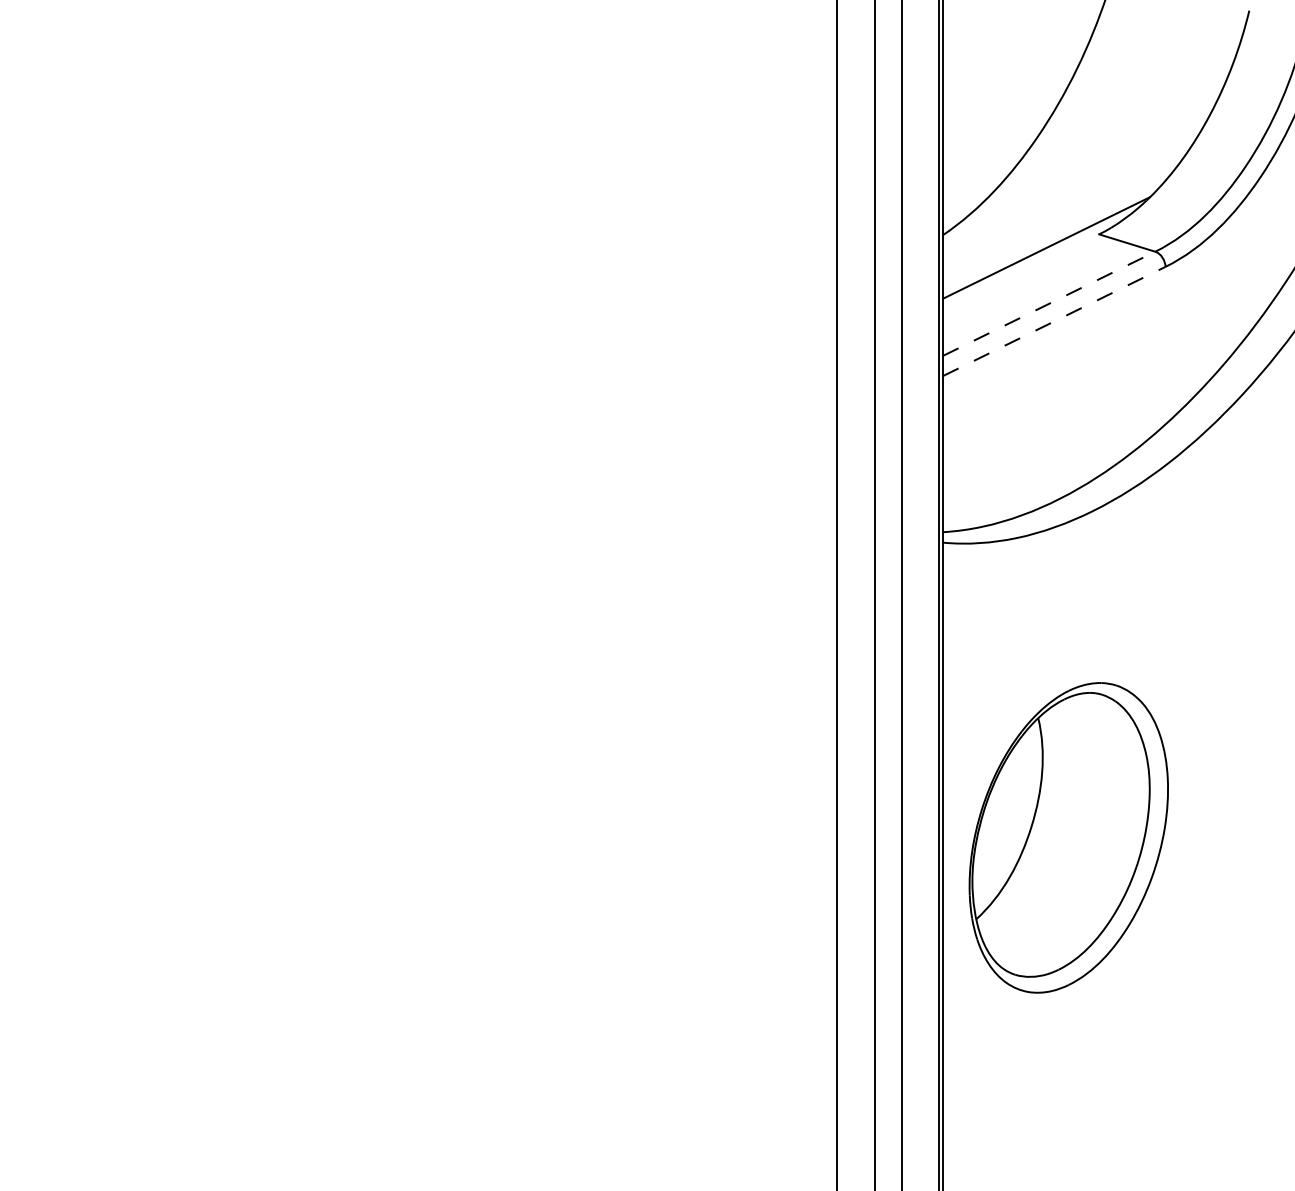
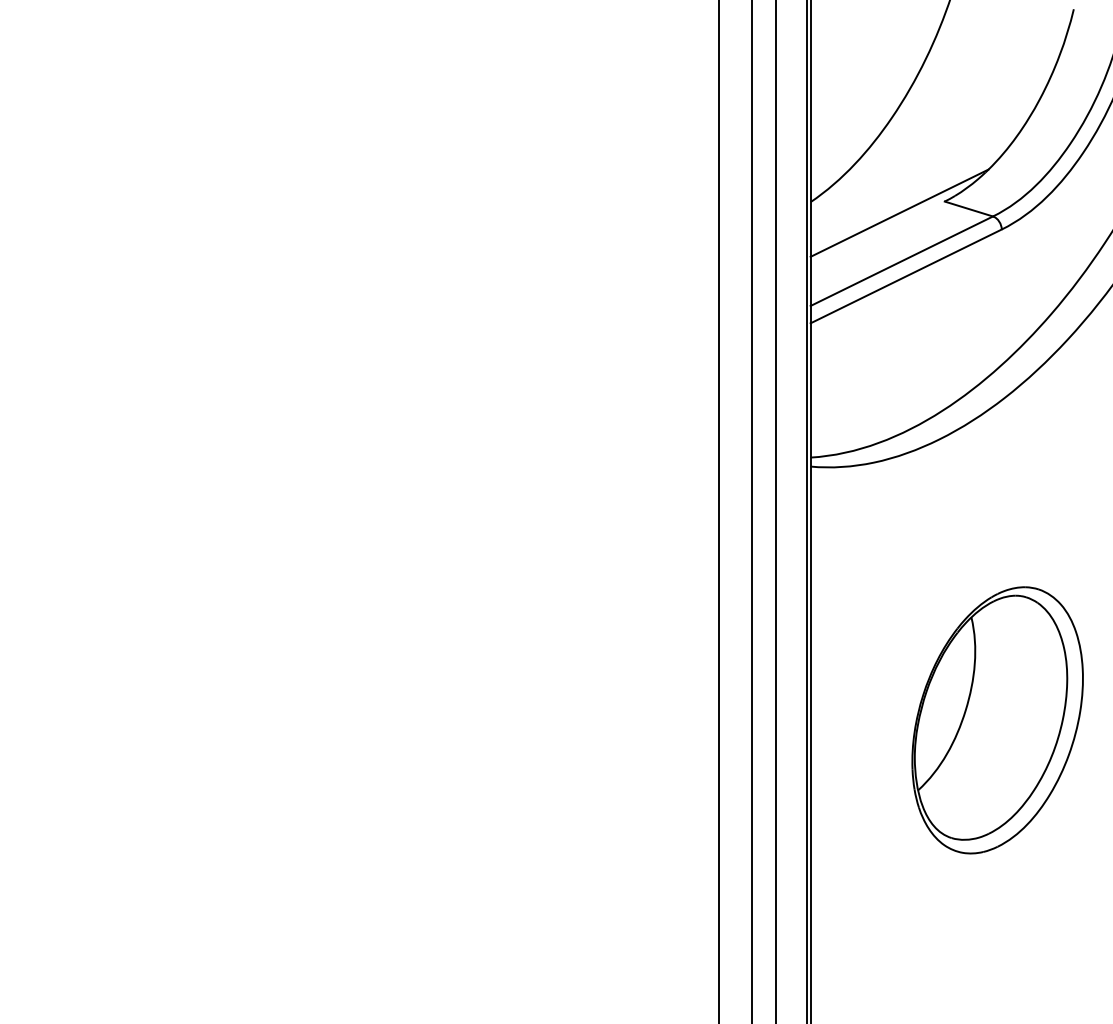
line: (1048, 304) -> (901, 261), dashed -> solid
line: (1054, 321) -> (906, 276), dashed -> solid
part: (1068, 838) -> (997, 720), moved

